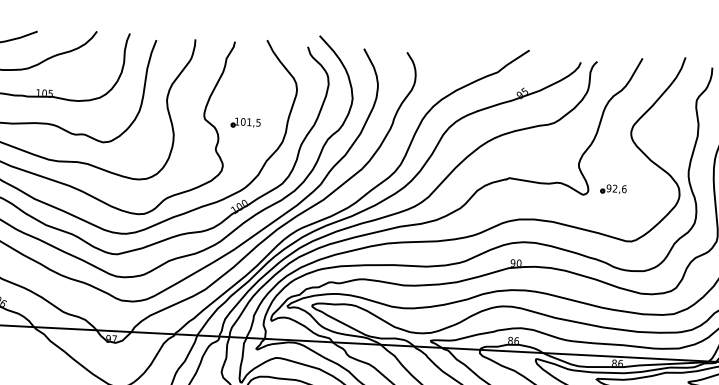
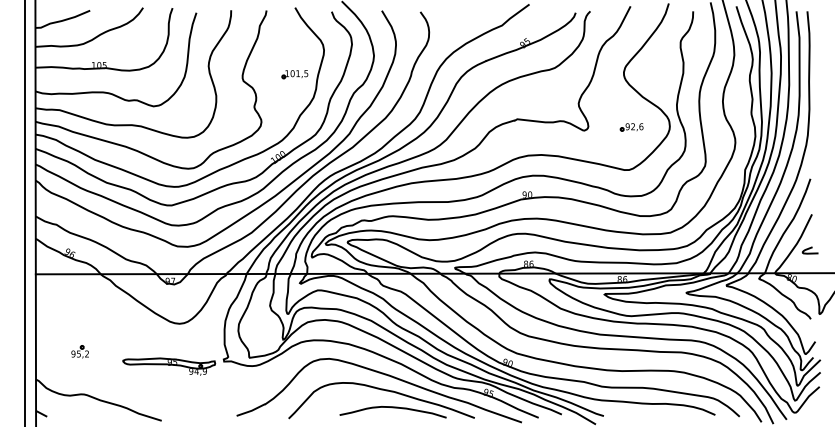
part: (245, 123) -> (294, 74), moved
part: (613, 189) -> (631, 127), moved

